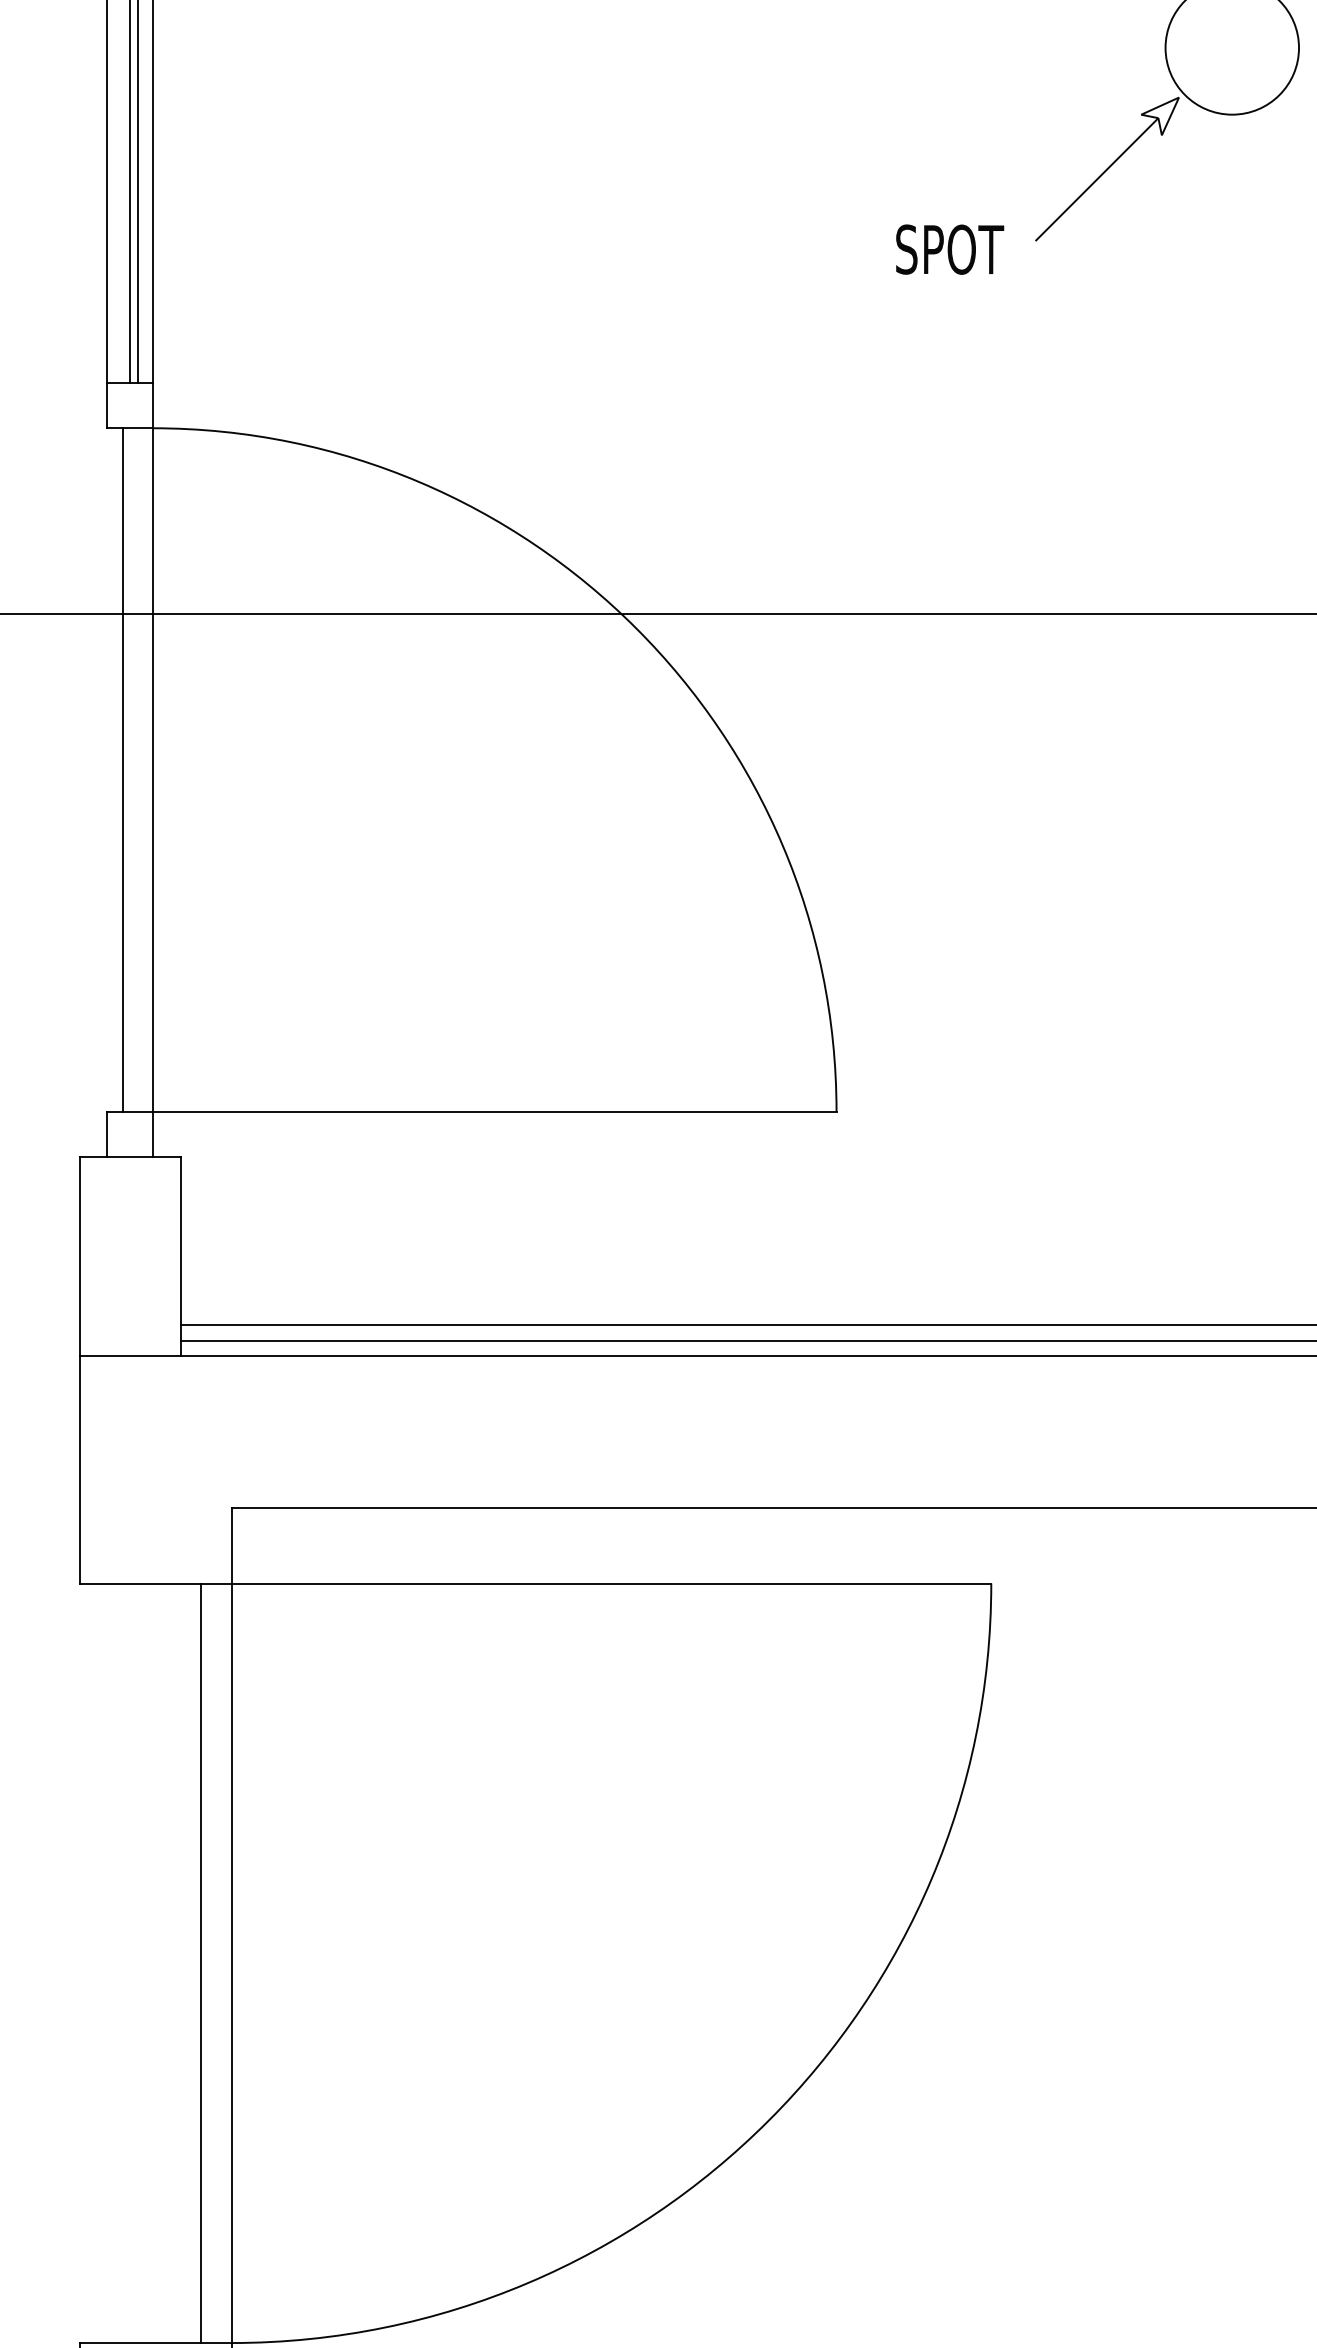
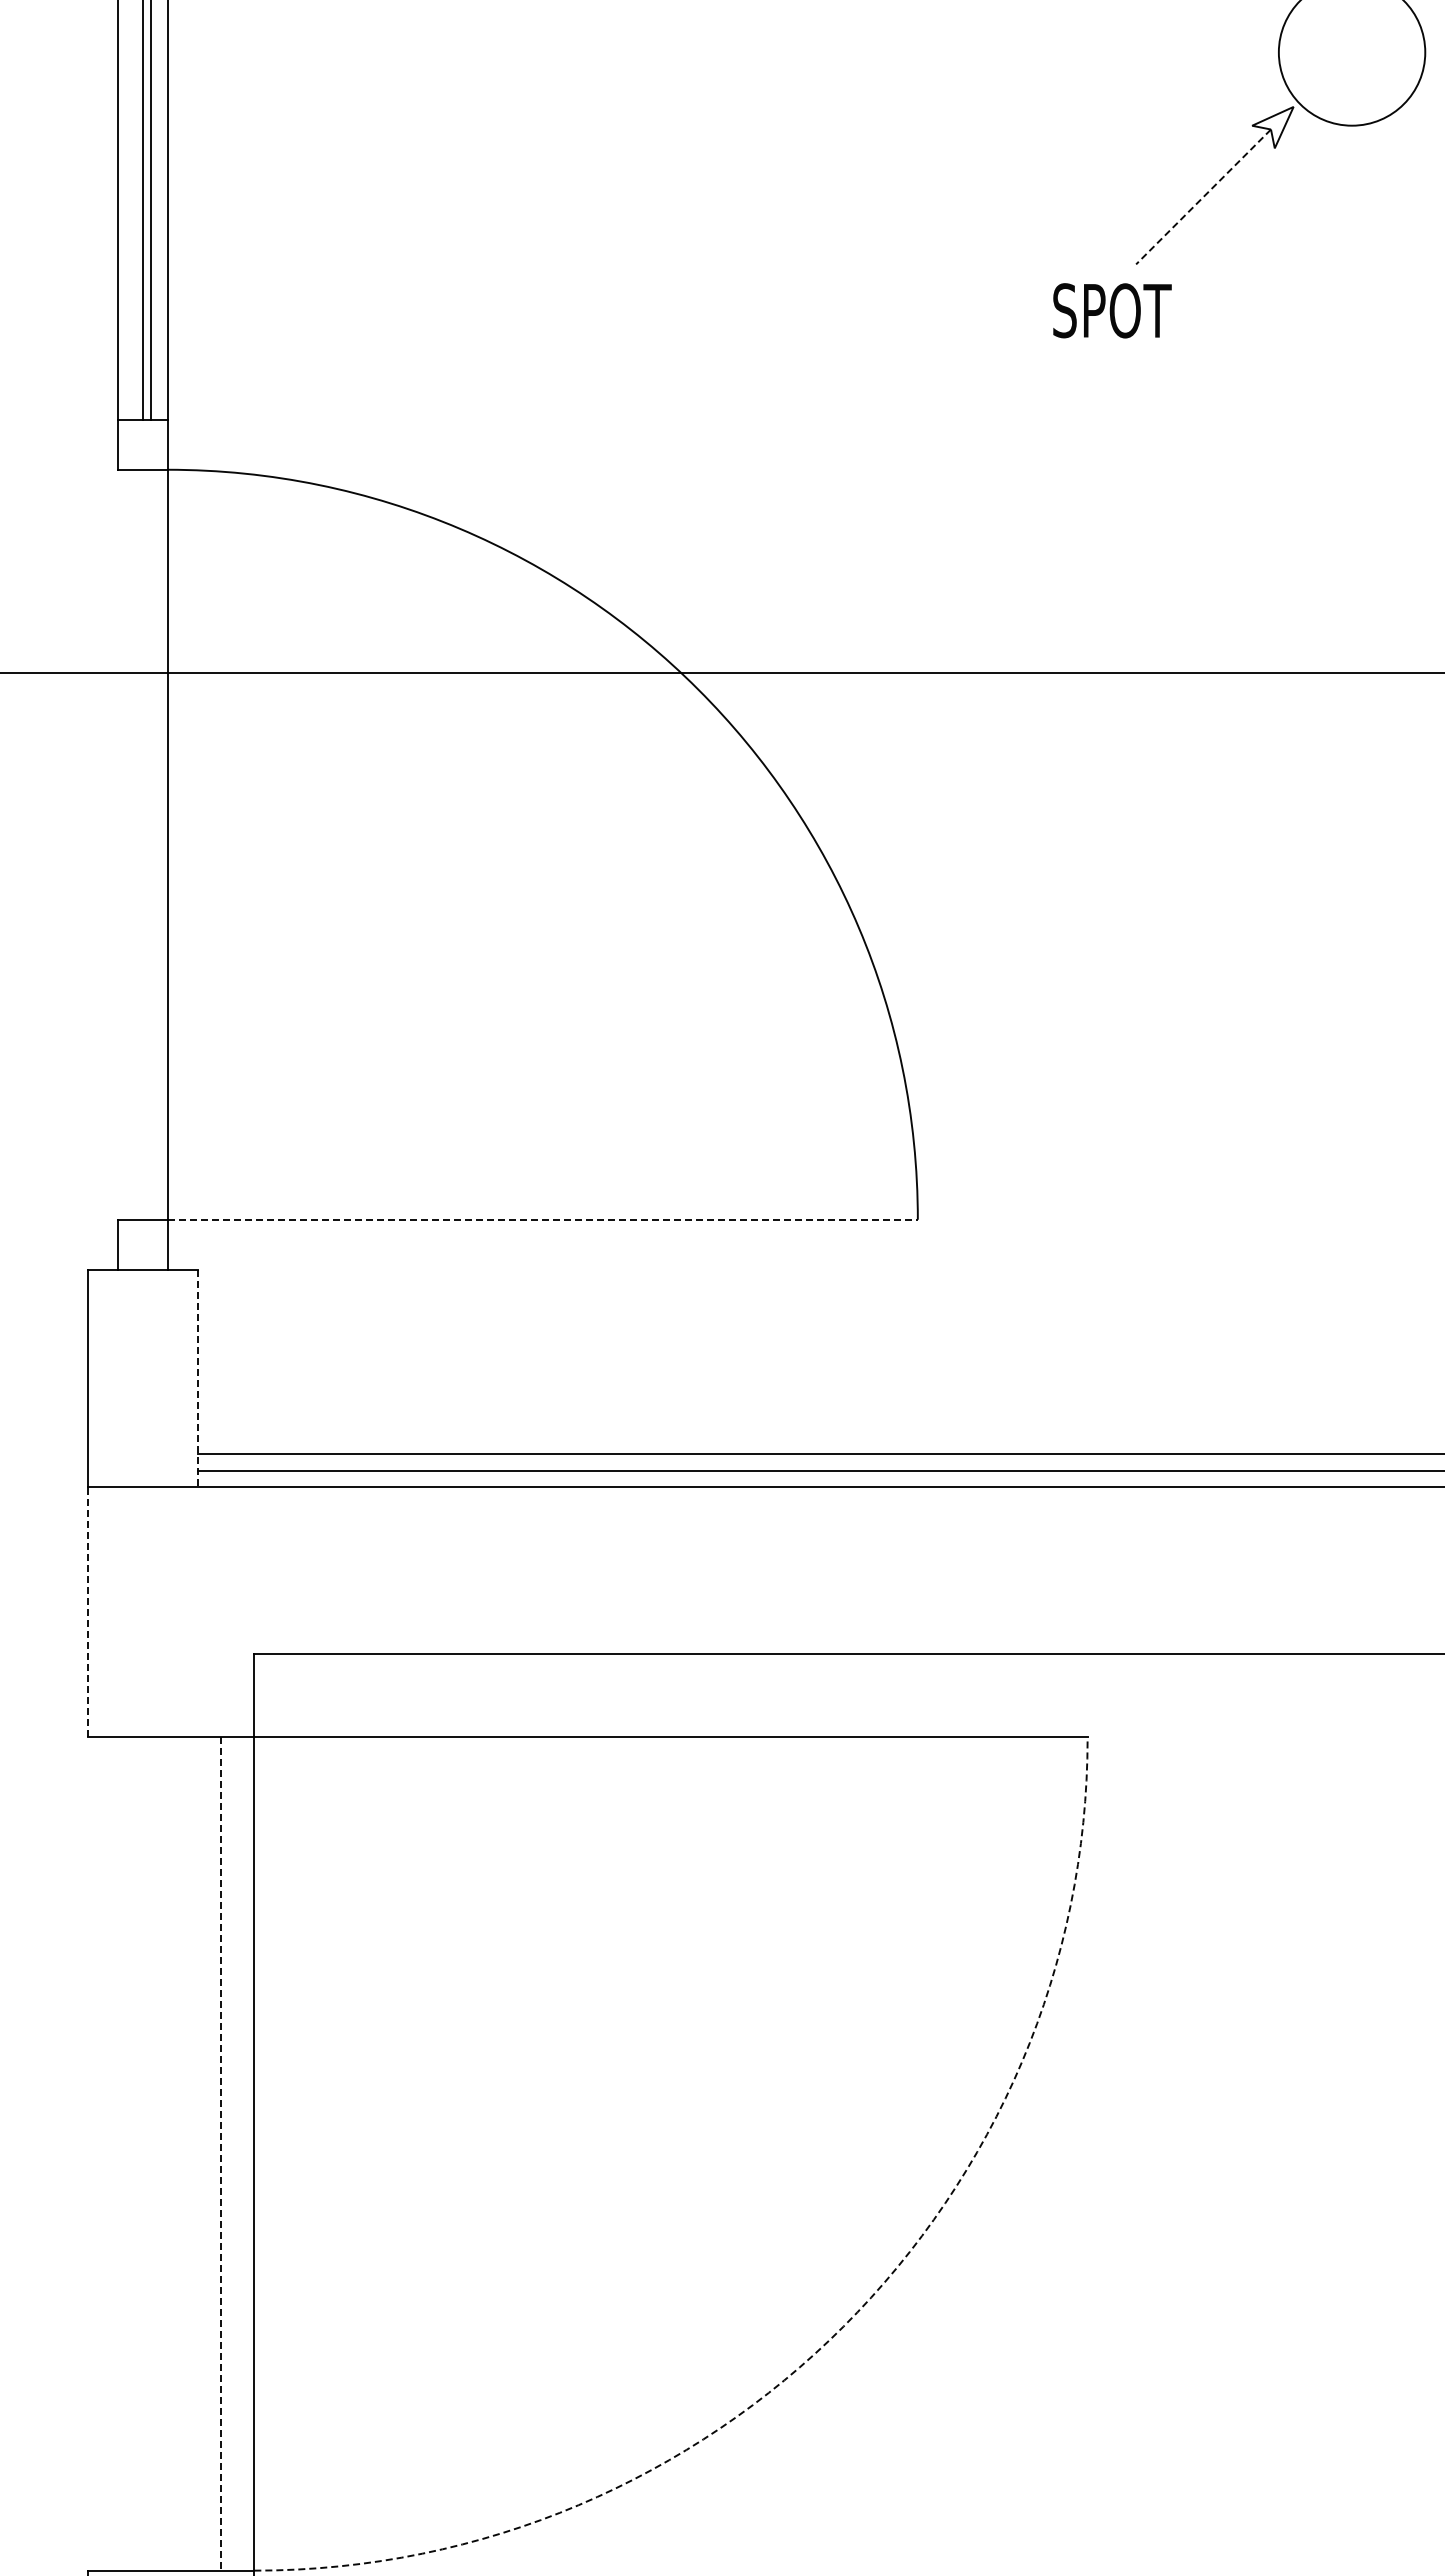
line: (1096, 180) -> (1203, 197), solid -> dashed
text: (950, 249) -> (1112, 310), moved
line: (122, 769) -> (134, 844), removed
line: (494, 1111) -> (542, 1219), solid -> dashed
line: (180, 1256) -> (198, 1378), solid -> dashed
line: (79, 1469) -> (87, 1612), solid -> dashed
line: (201, 1963) -> (221, 2154), solid -> dashed
arc: (768, 2120) -> (843, 2326), solid -> dashed

